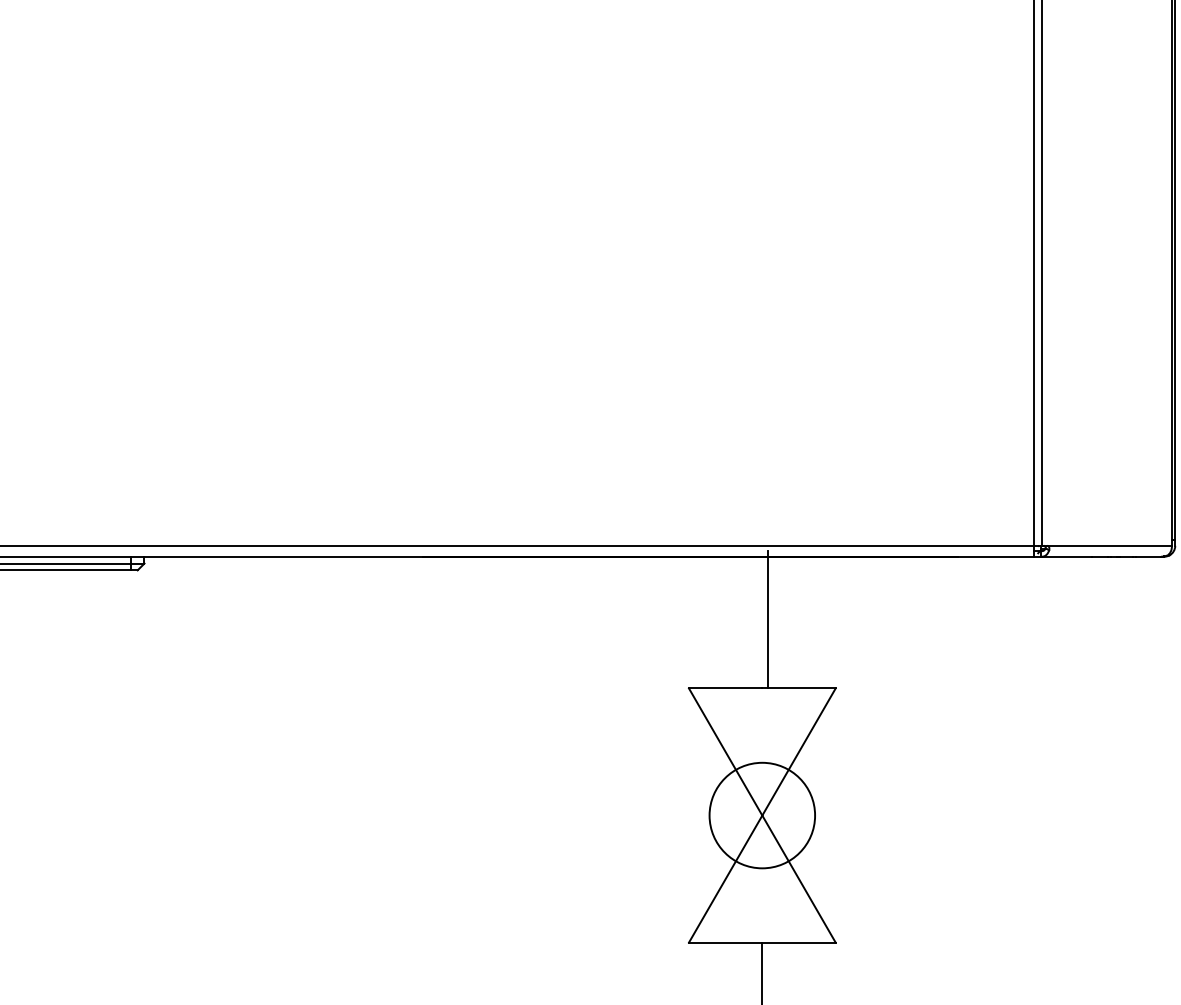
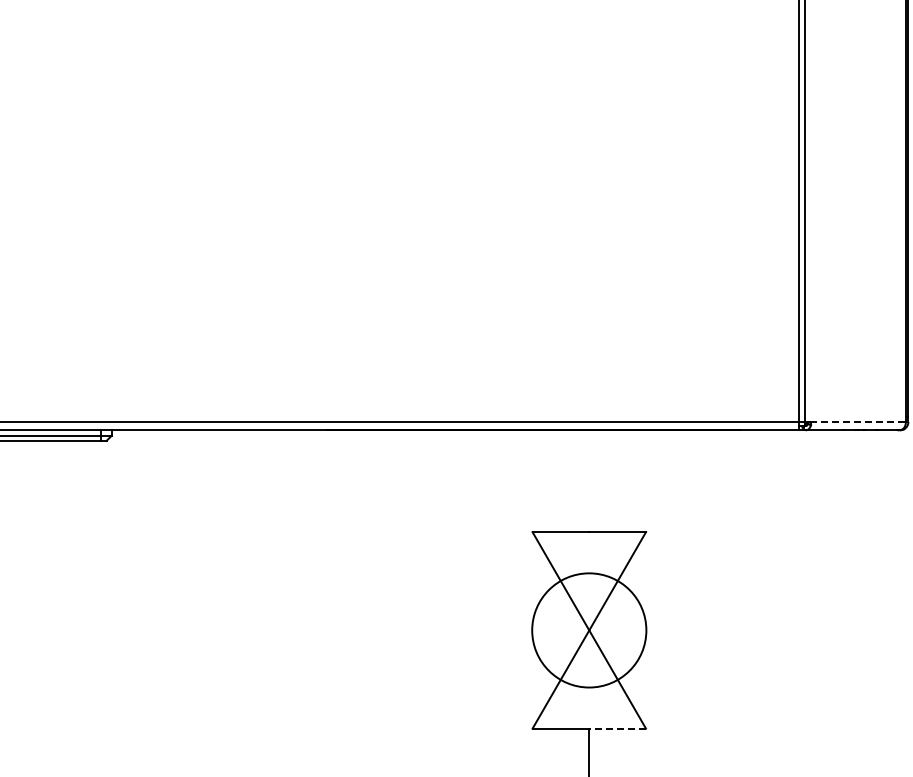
line: (1110, 545) -> (858, 421), solid -> dashed
line: (767, 618) -> (593, 478), removed
circle: (762, 815) -> (589, 630), size x1.4
line: (798, 942) -> (617, 728), solid -> dashed

